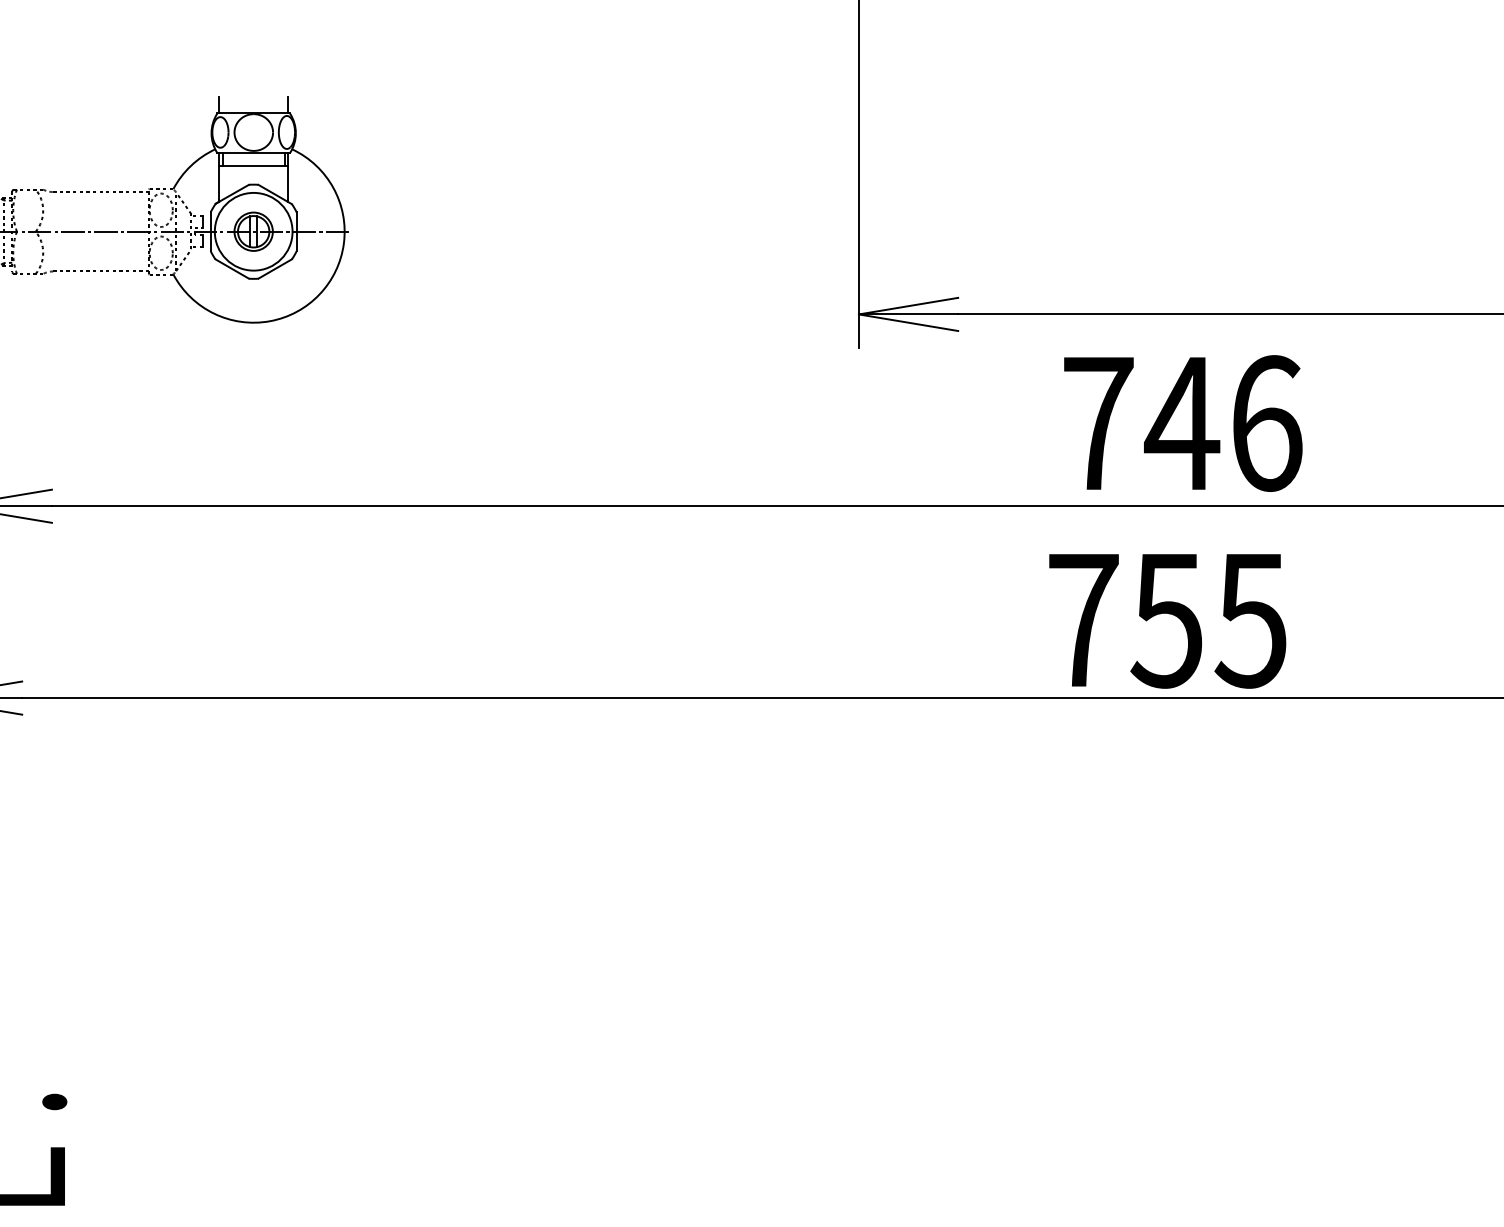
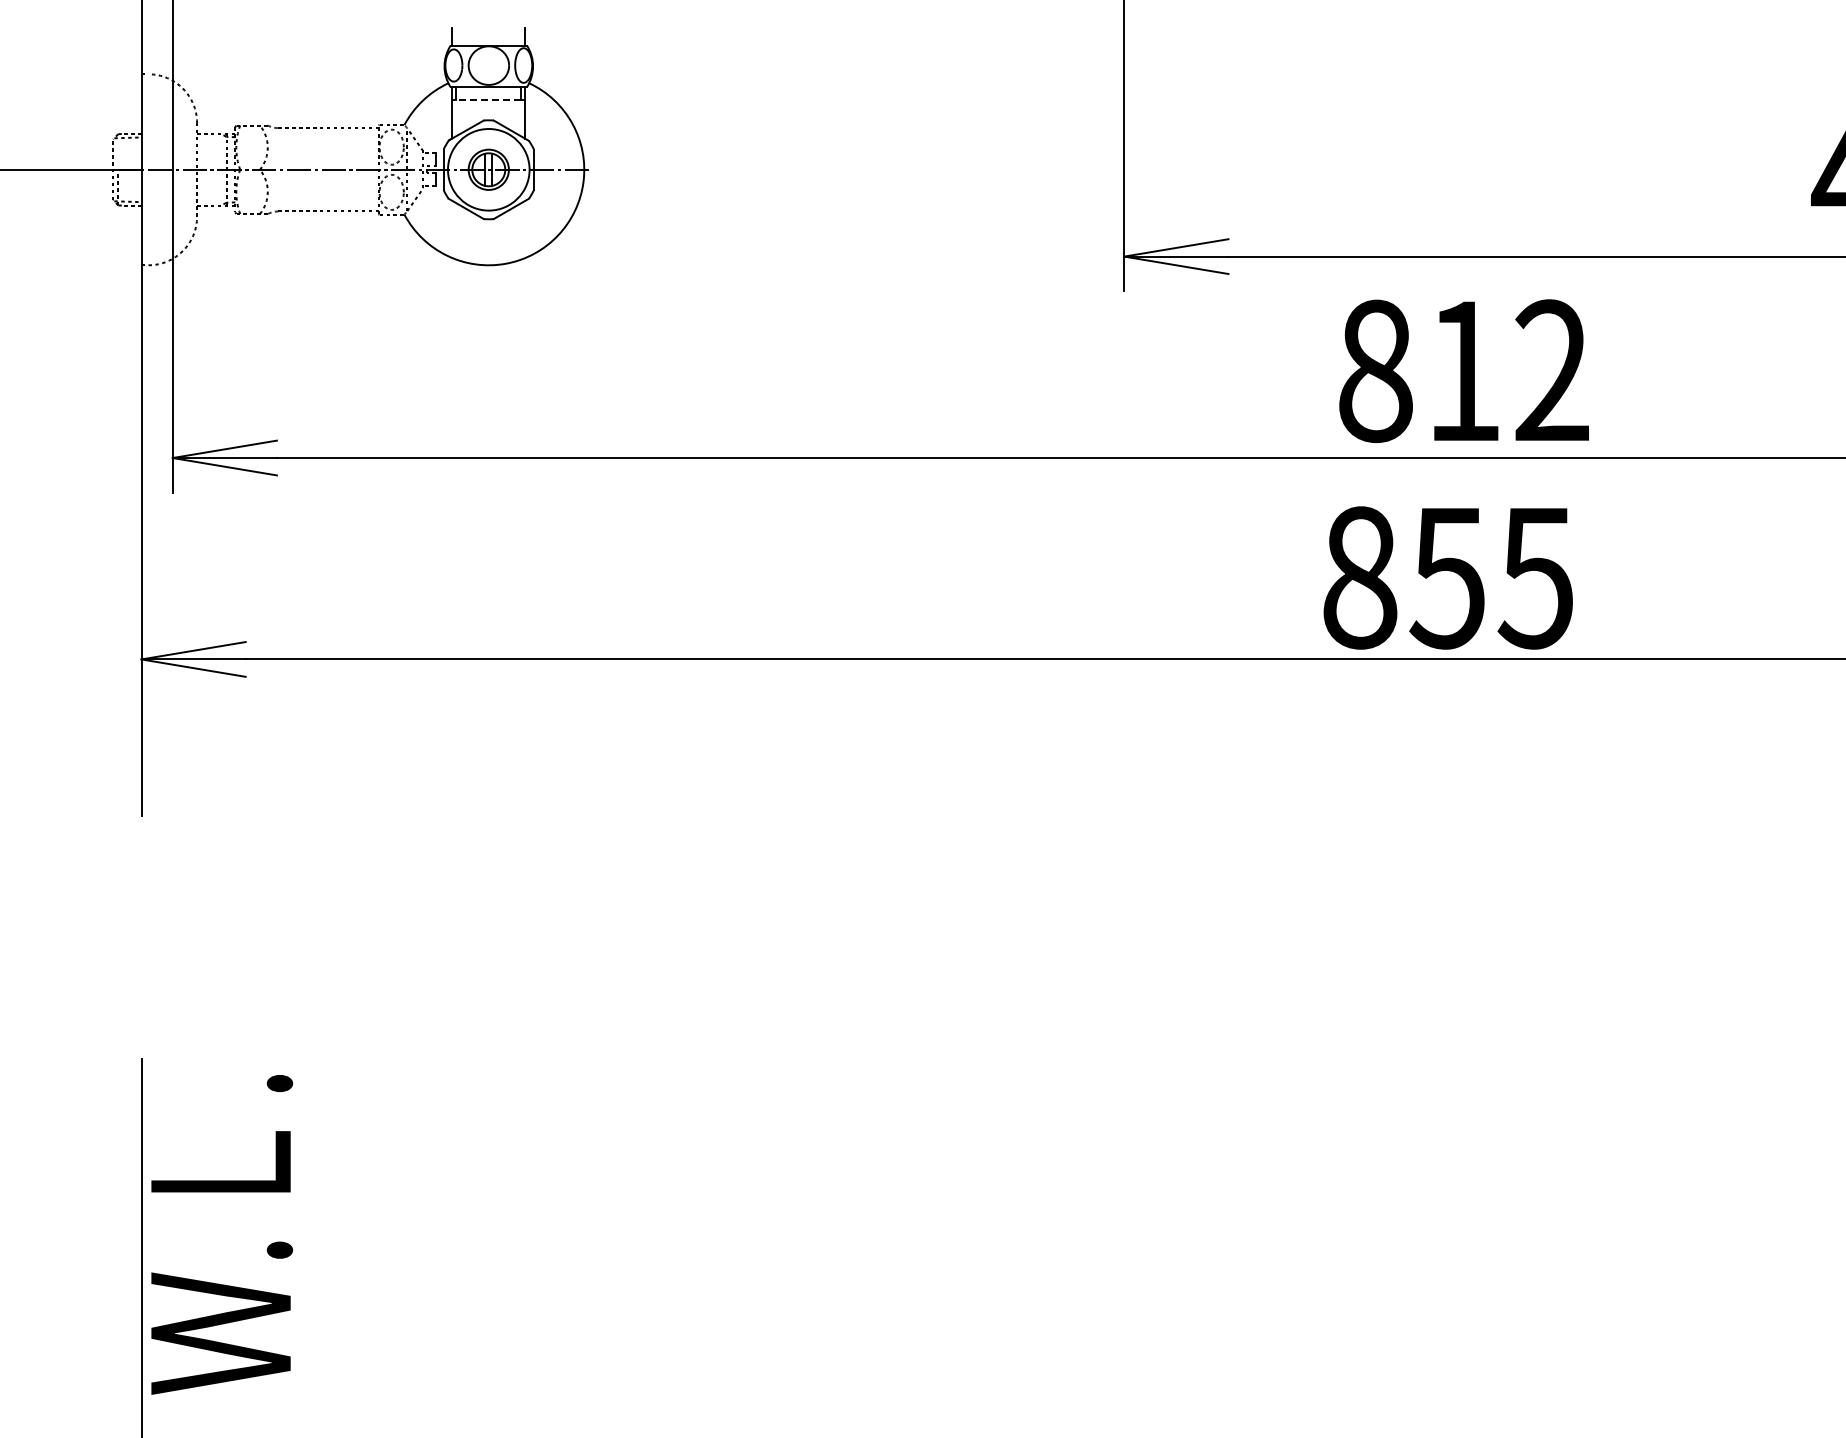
line: (251, 165) -> (486, 100), solid -> dashed
text: (1182, 423) -> (1464, 371), 746 -> 812
text: (1083, 620) -> (1360, 577), 755 -> 855

